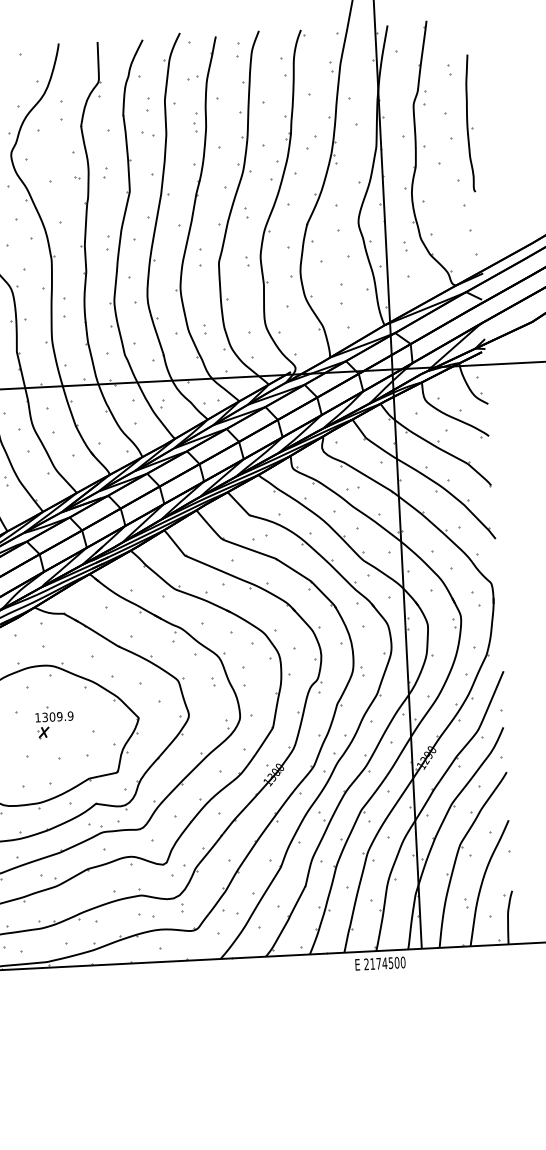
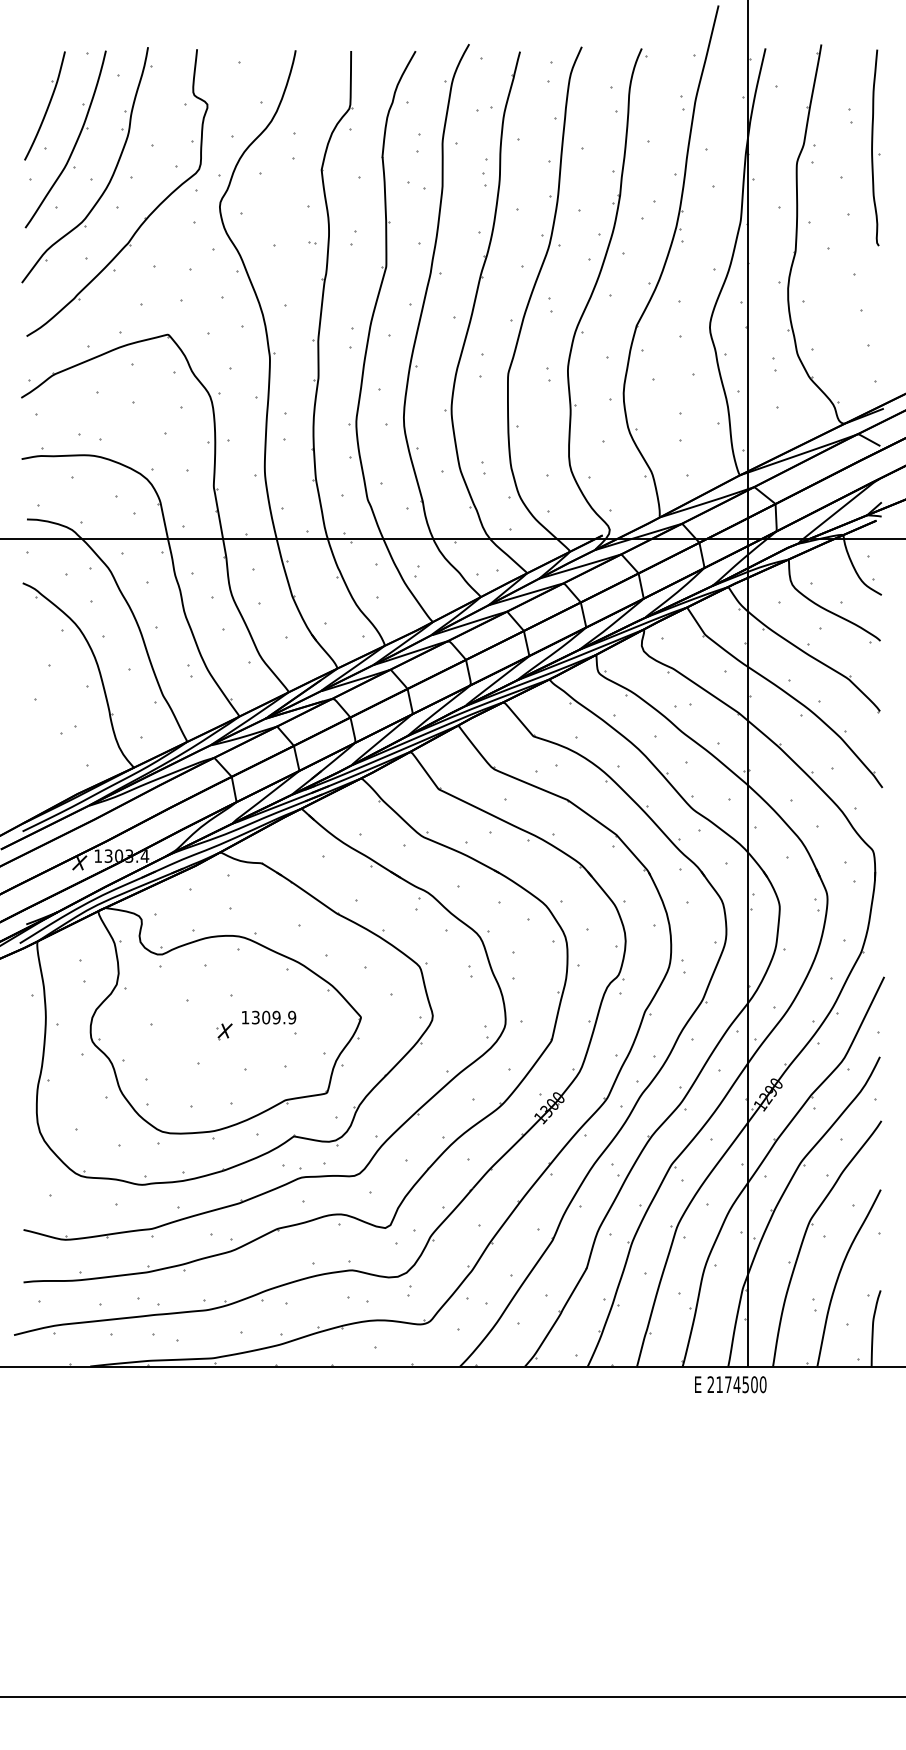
part: (469, 123) -> (875, 147), moved
part: (54, 716) -> (269, 1017), moved
text: (380, 963) -> (730, 1384), moved

